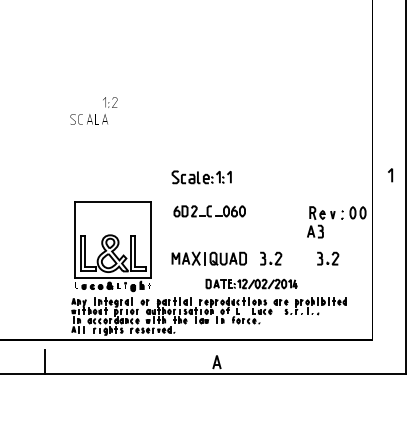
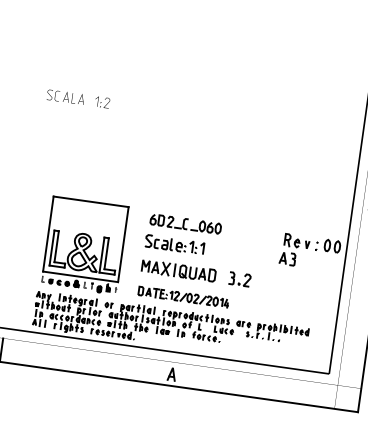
part: (88, 119) -> (65, 97), moved
part: (201, 177) -> (174, 244), moved
part: (328, 258) -> (296, 287), removed
part: (251, 283) -> (183, 296), moved

